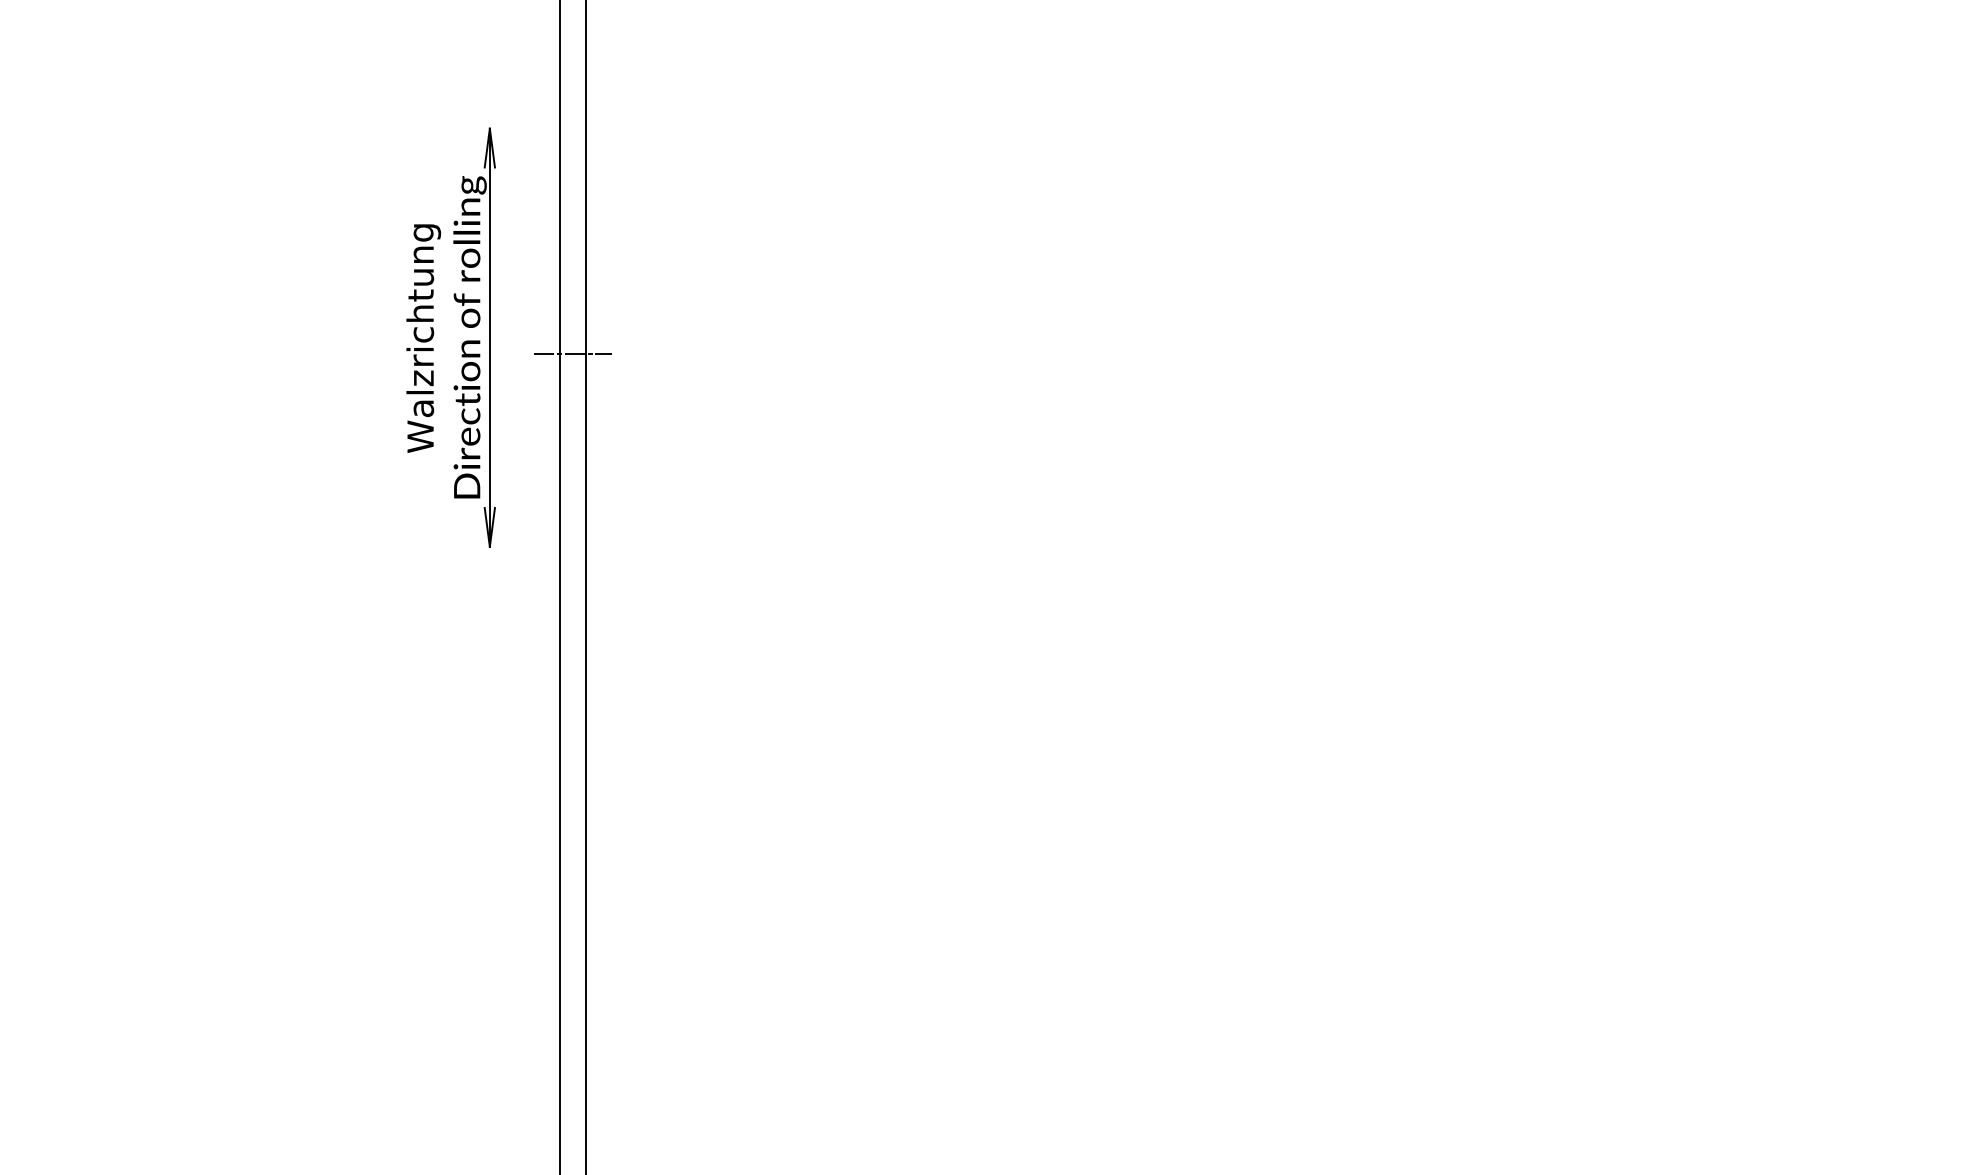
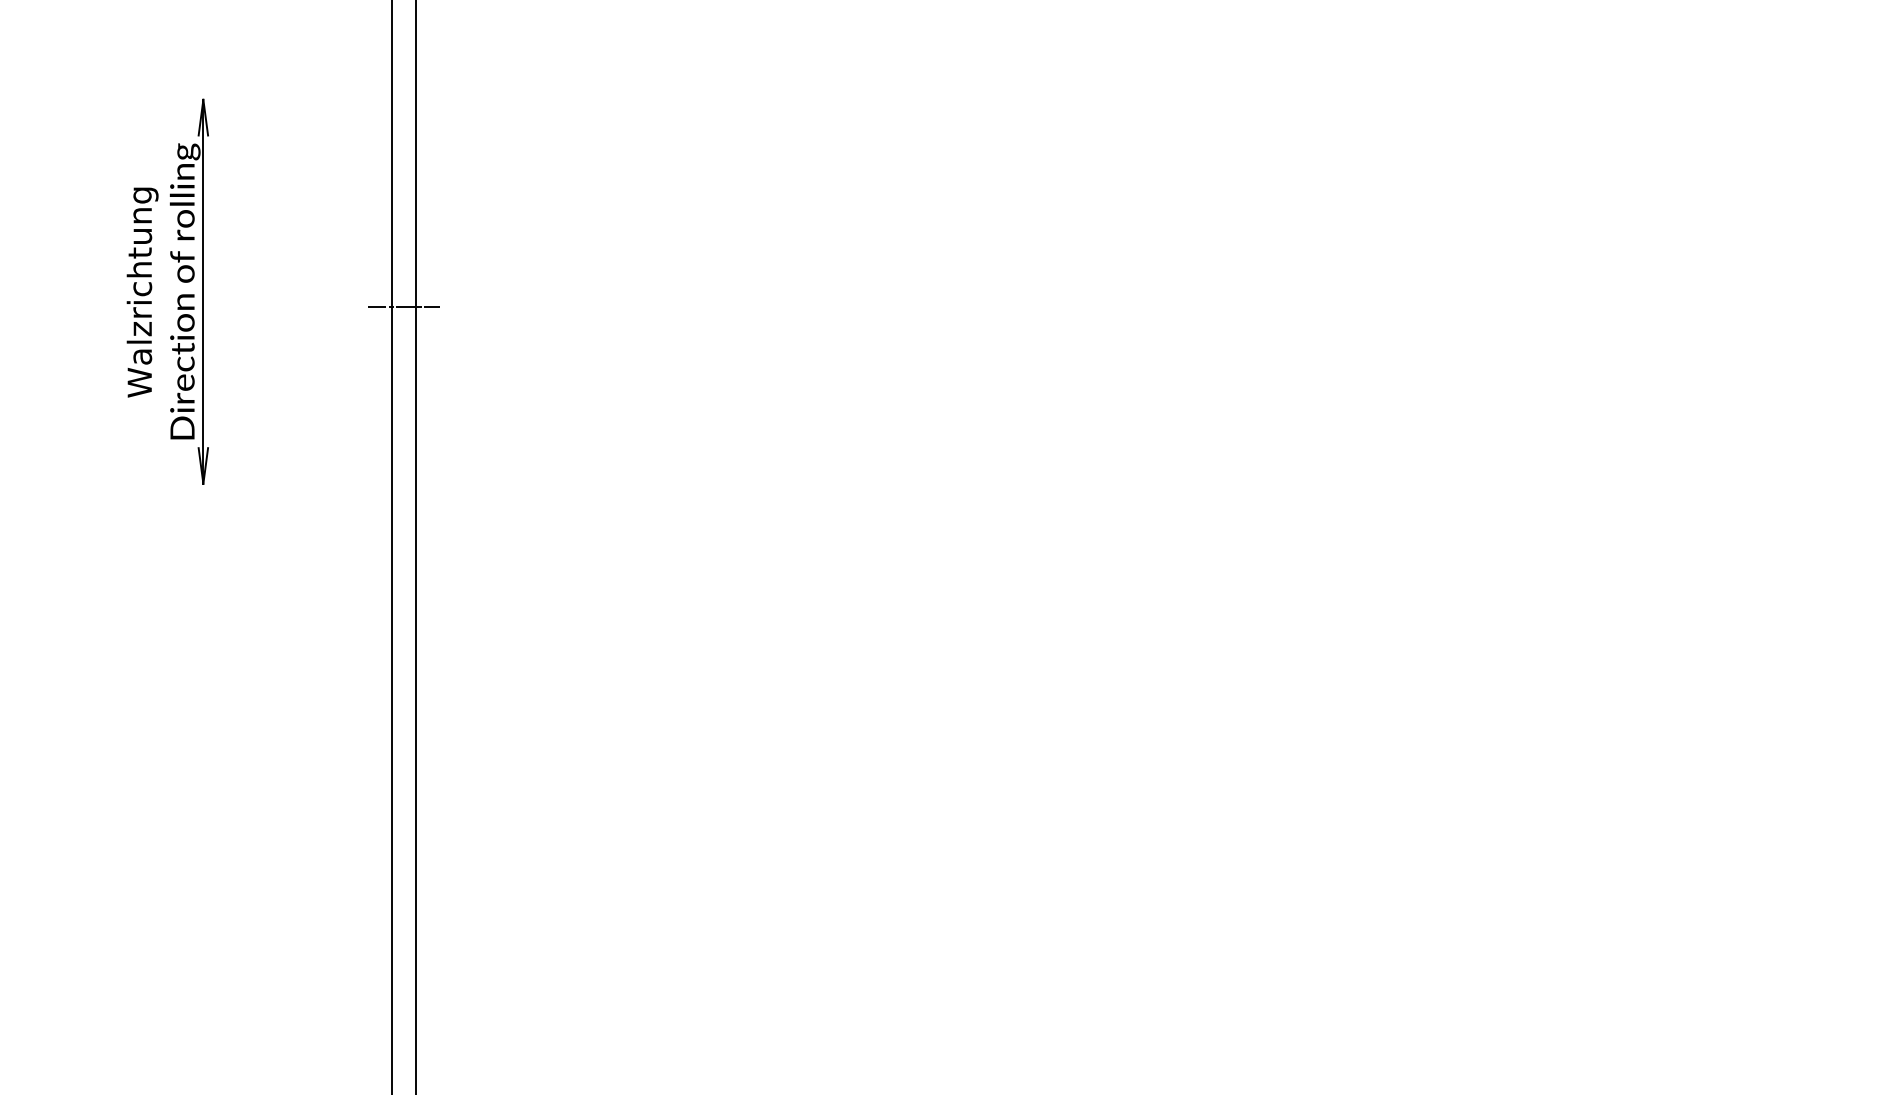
part: (462, 342) -> (178, 296), moved

